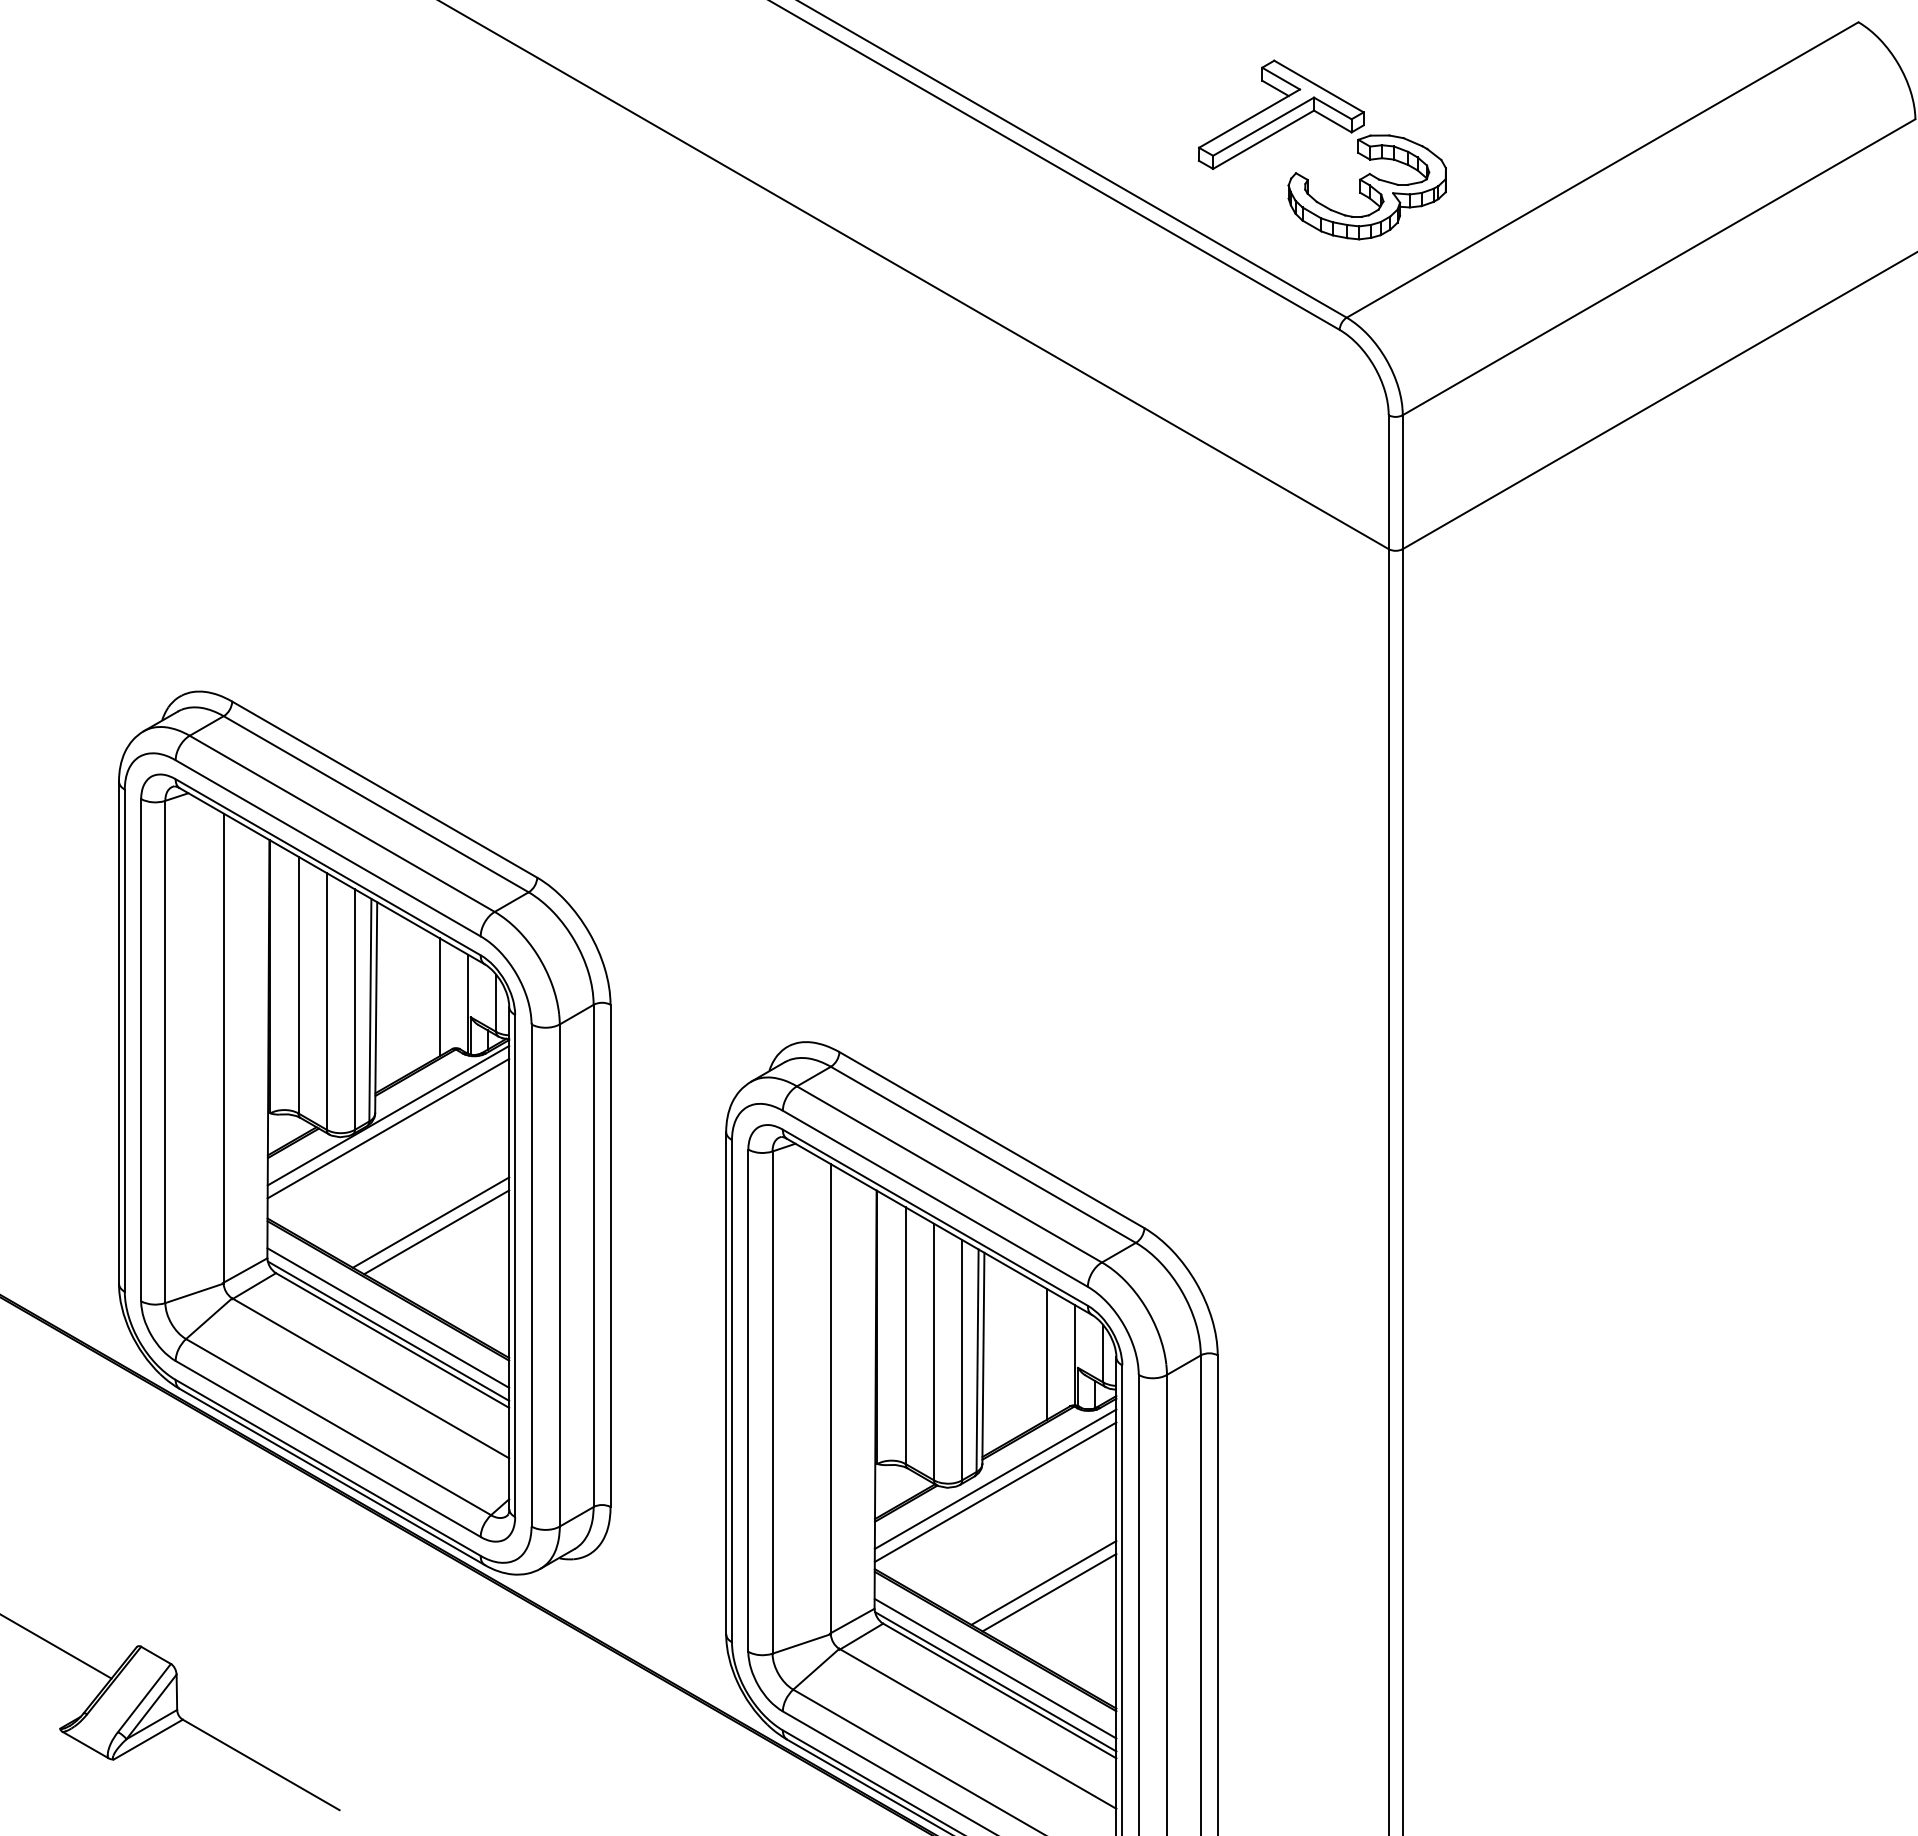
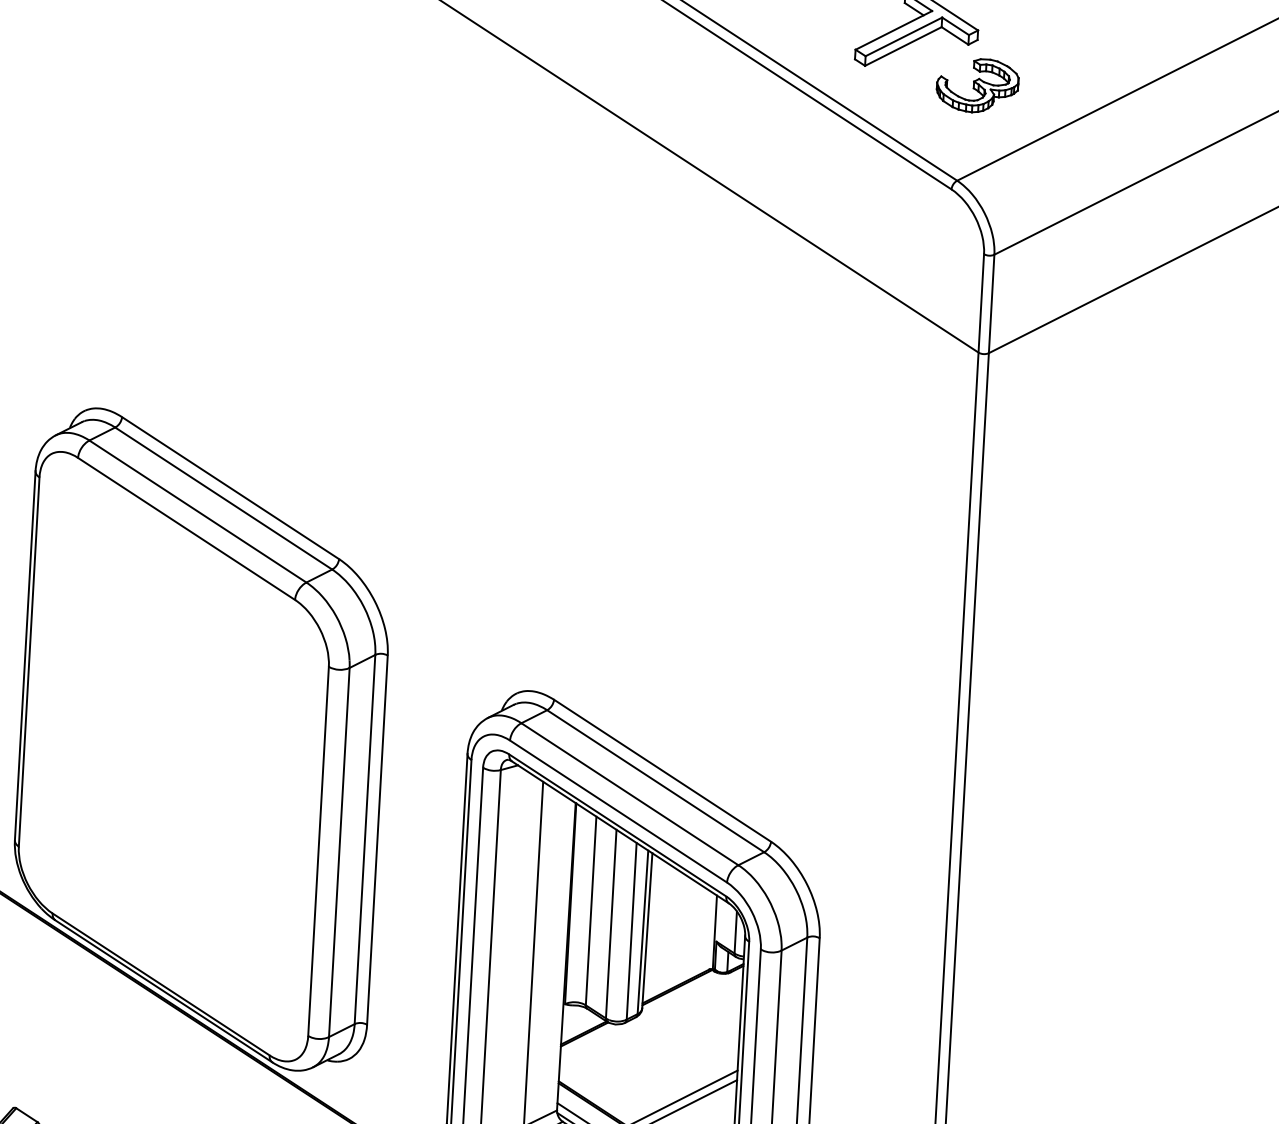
part: (1366, 187) -> (977, 85), size x0.7
part: (328, 1157) -> (174, 756), removed
line: (1046, 1353) -> (693, 929), removed
line: (995, 1478) -> (651, 1019), removed
line: (995, 1491) -> (650, 1029), removed

